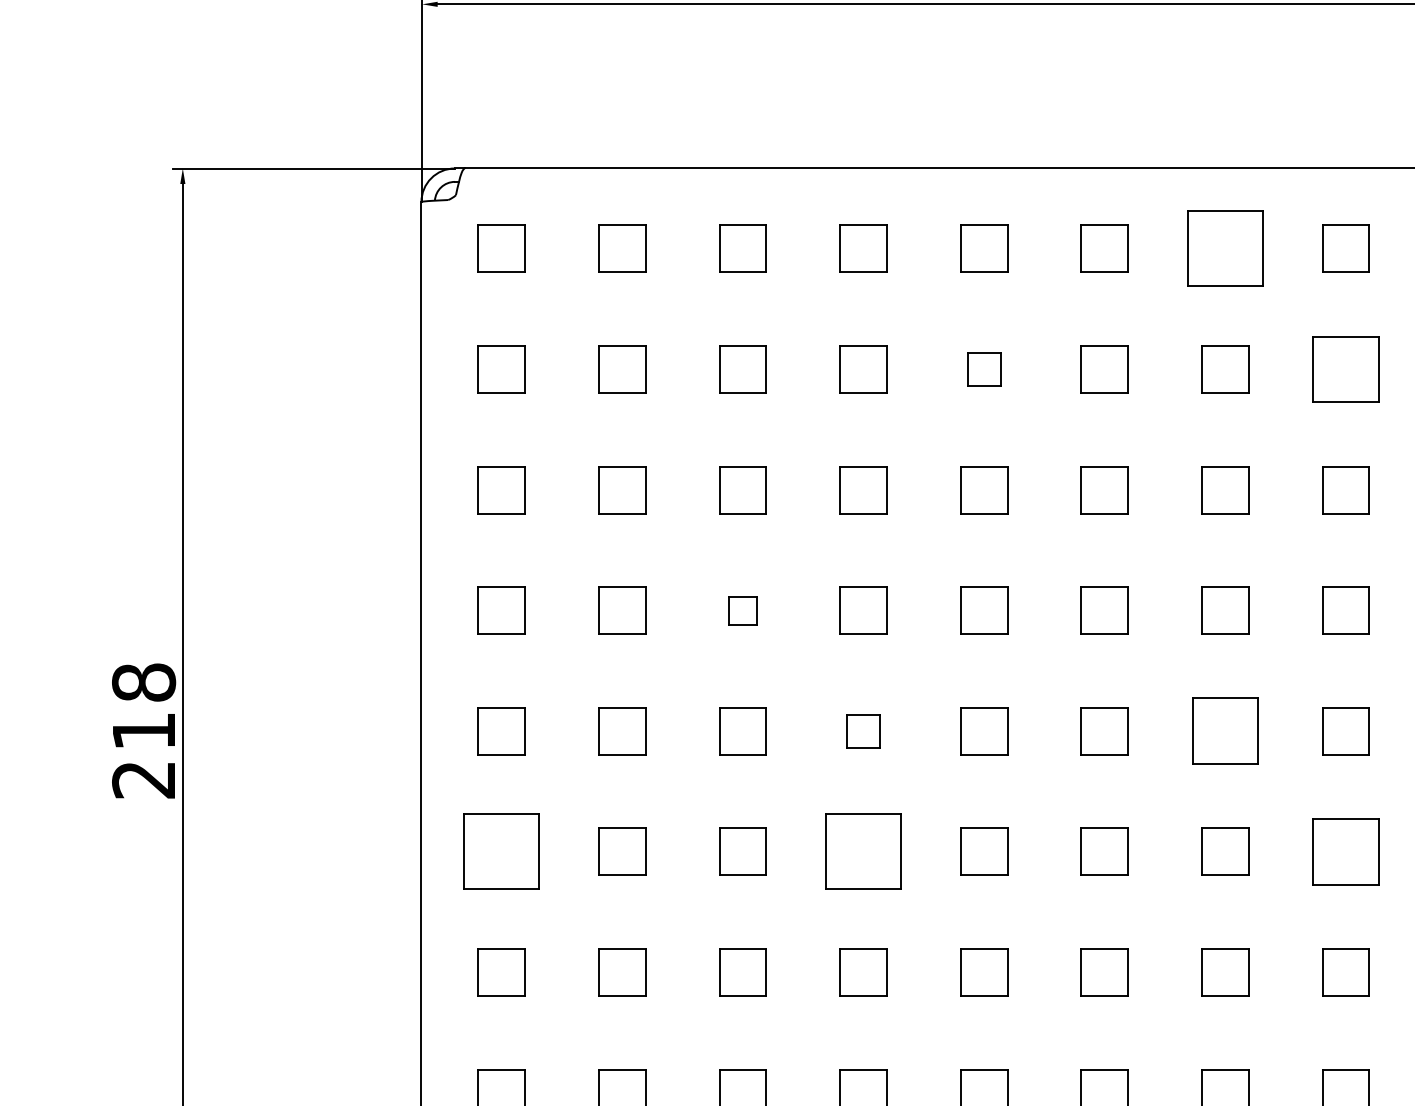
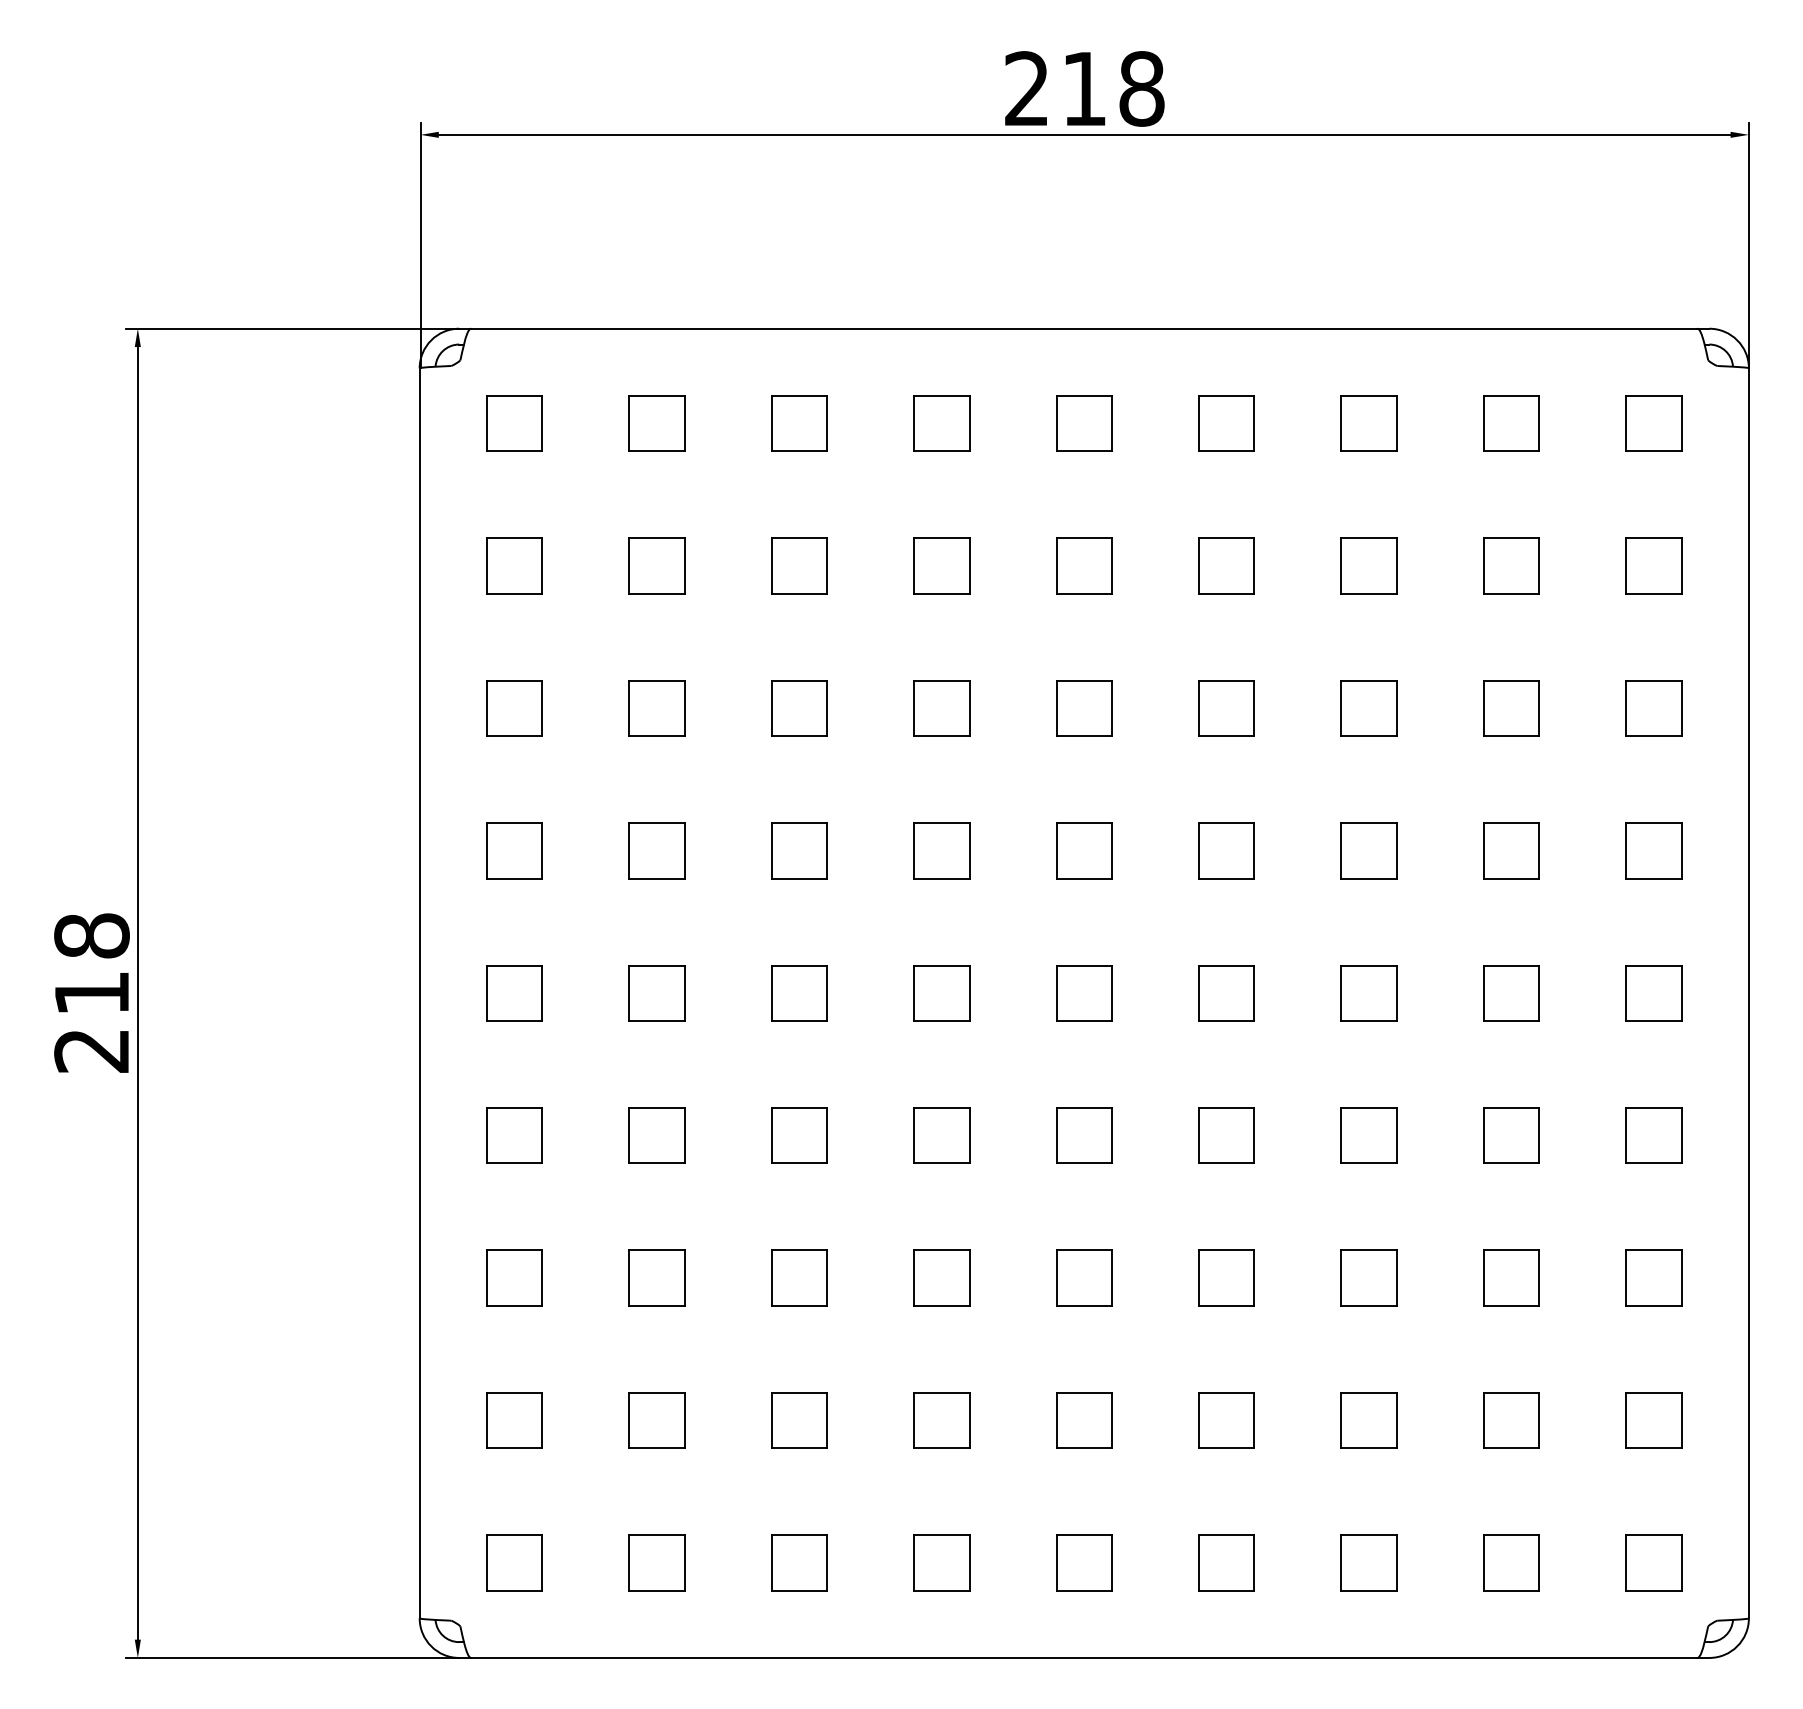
part: (1224, 248) -> (1368, 423), size x0.62
part: (984, 368) -> (1084, 565), size x1.43
part: (1345, 368) -> (1511, 565), size x0.71
part: (743, 610) -> (799, 850), size x1.67
part: (863, 731) -> (941, 993), size x1.43
part: (1224, 731) -> (1368, 993), size x0.71
part: (501, 851) -> (514, 1135), size x0.62
part: (863, 851) -> (941, 1135), size x0.62
part: (1345, 851) -> (1511, 1135), size x0.71

